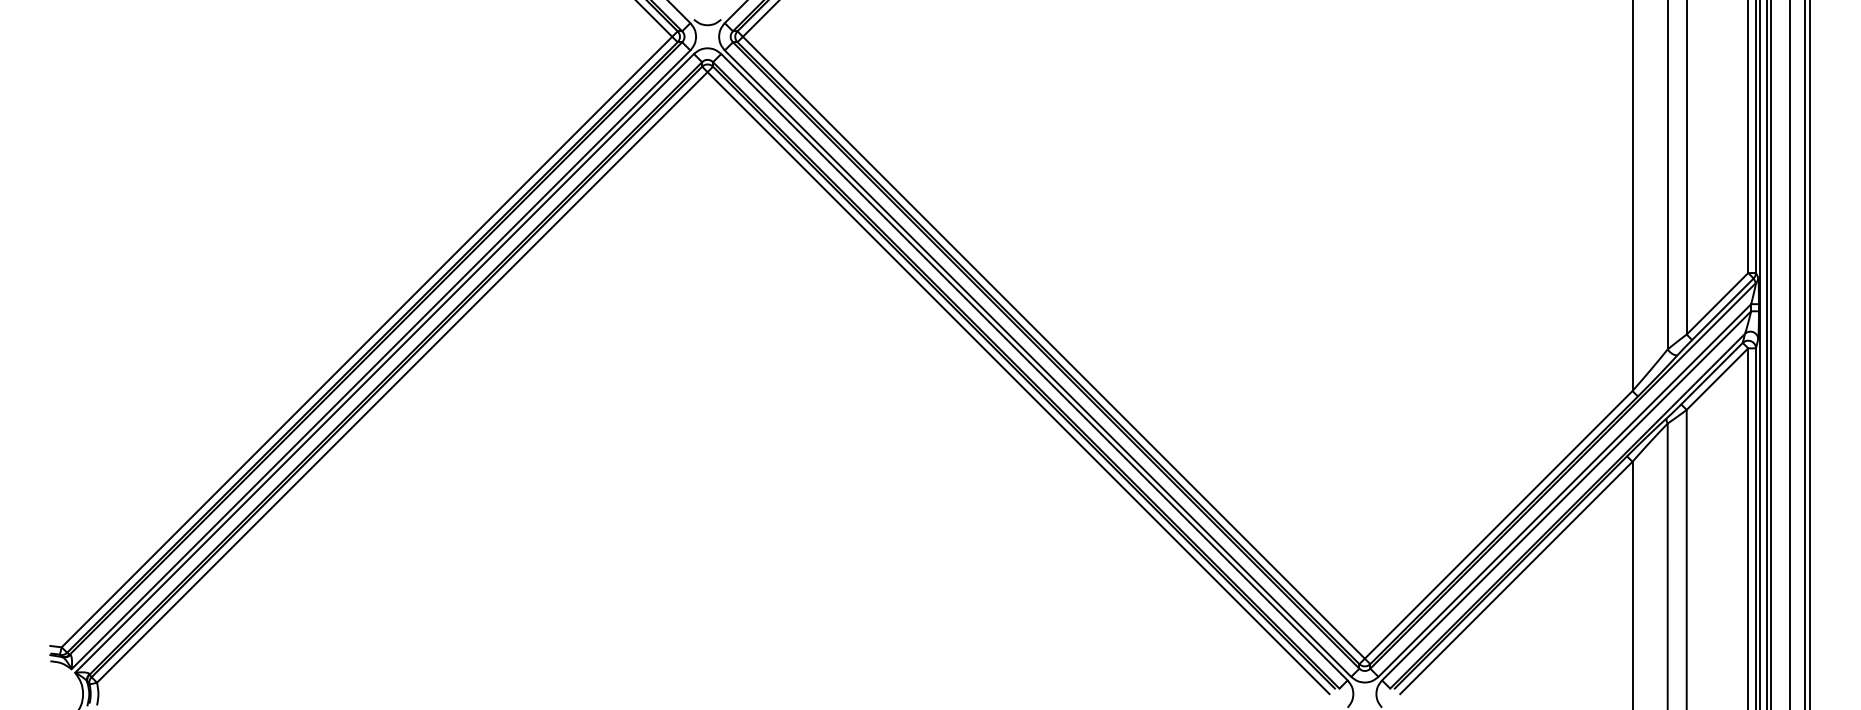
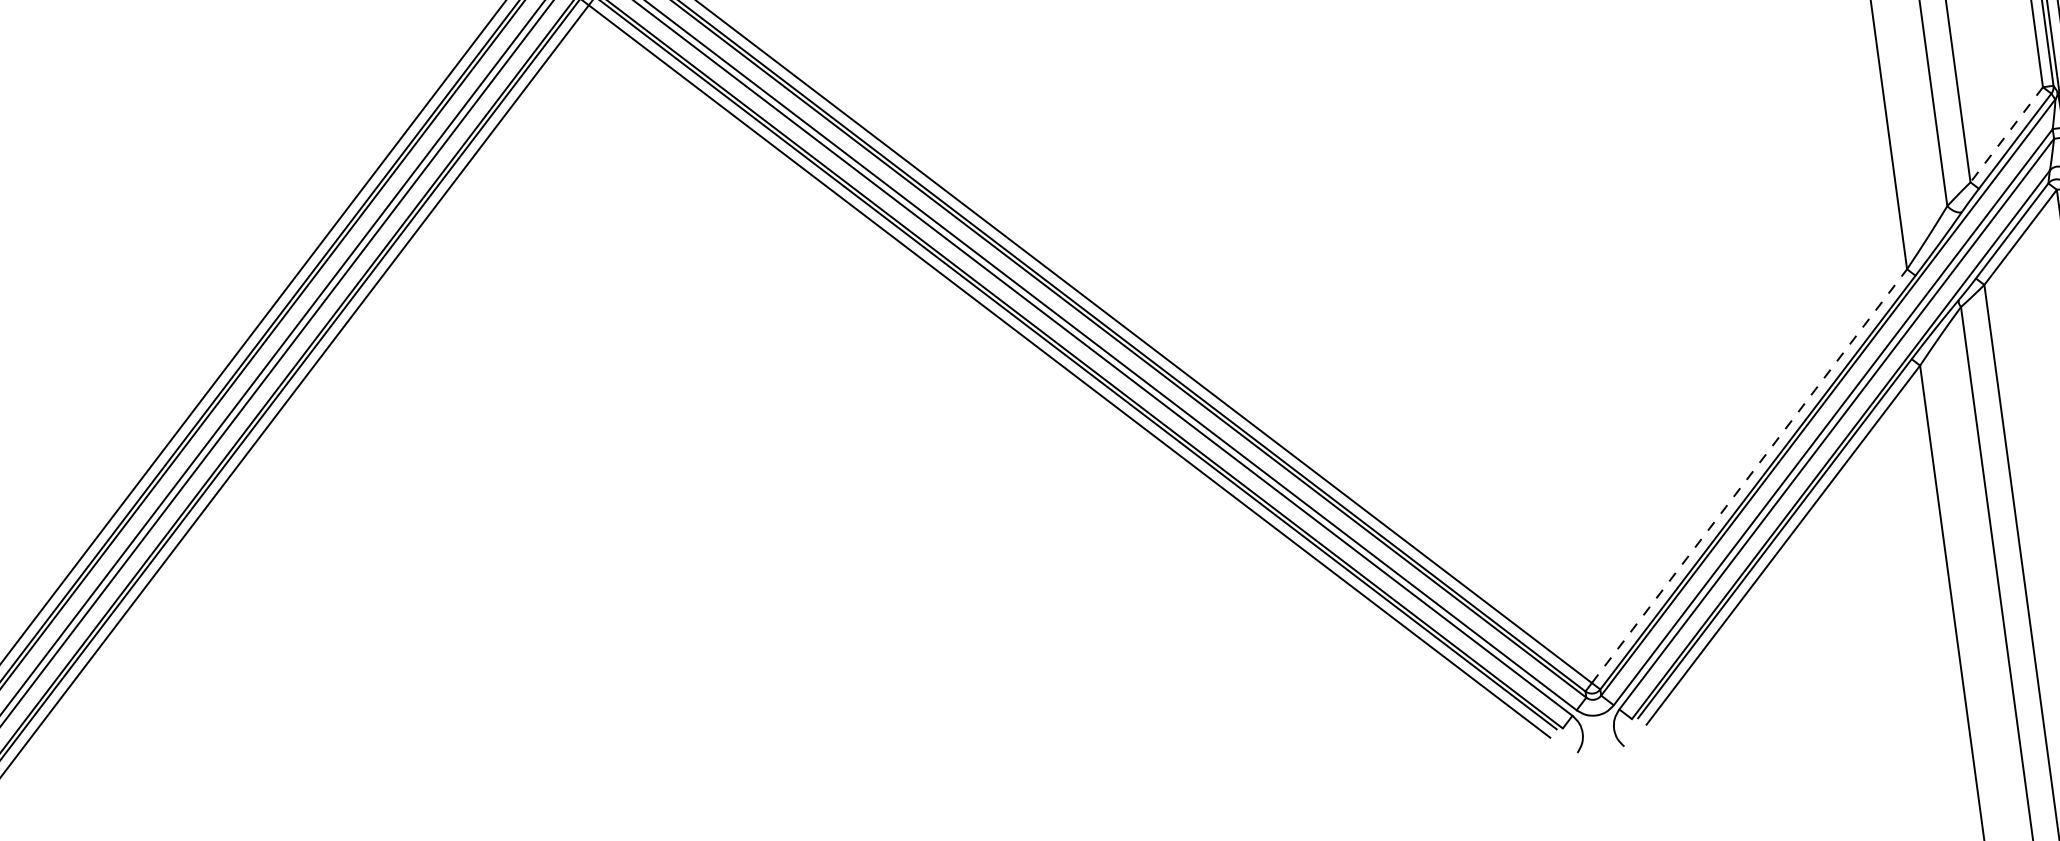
line: (1717, 303) -> (2006, 134), solid -> dashed
line: (1499, 524) -> (1750, 475), solid -> dashed

